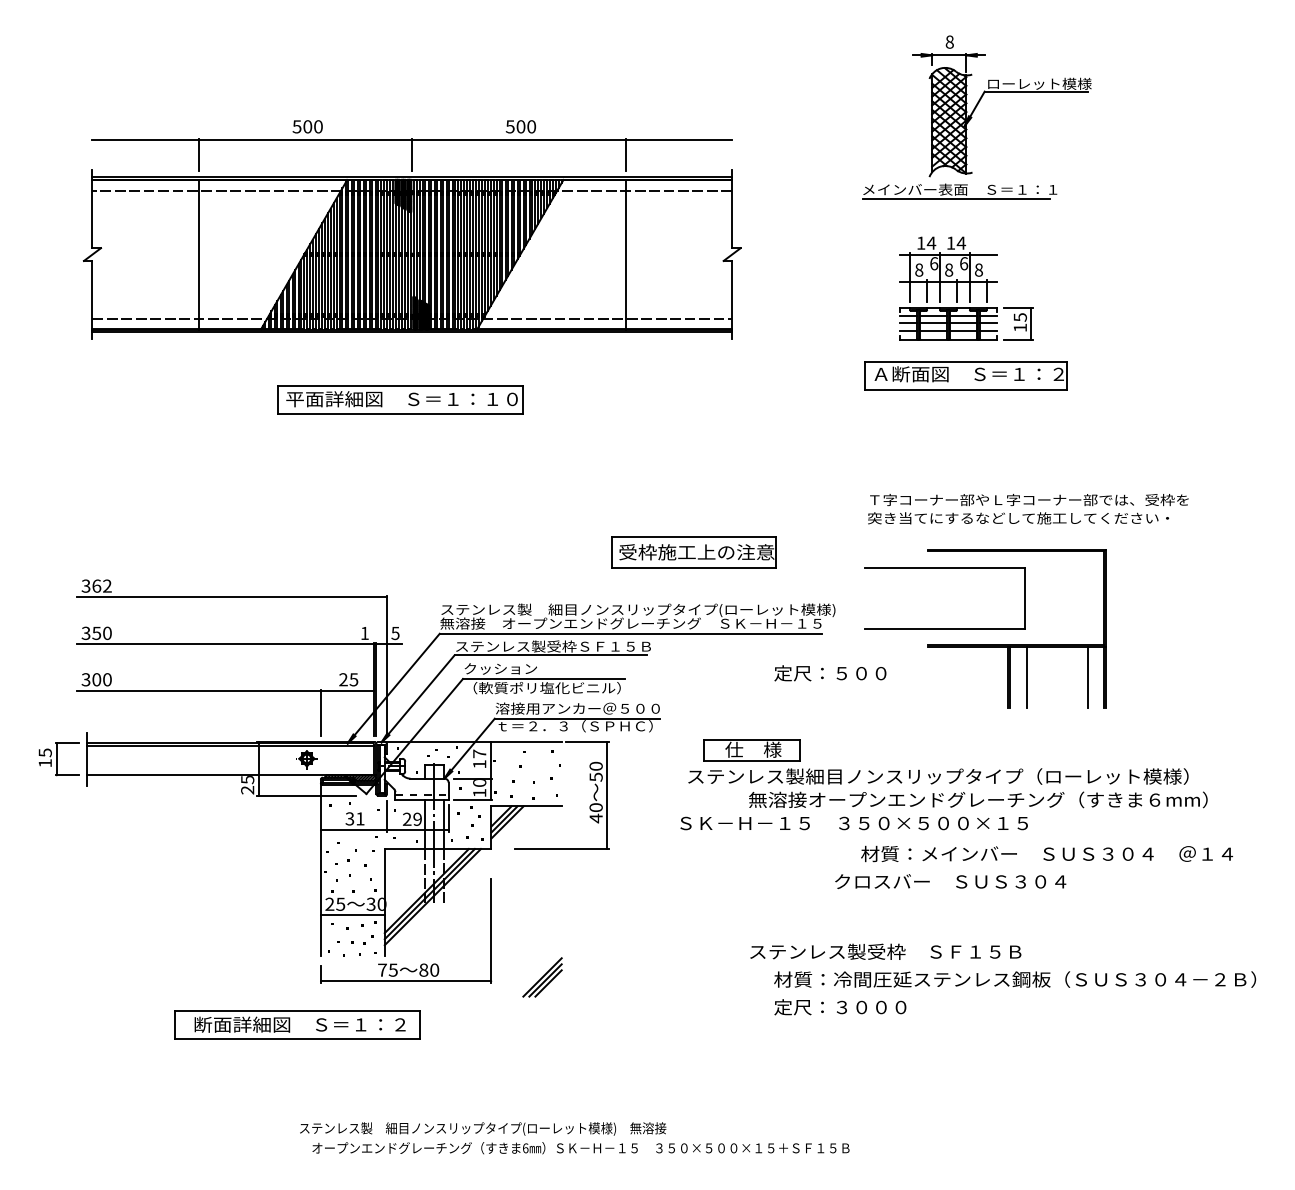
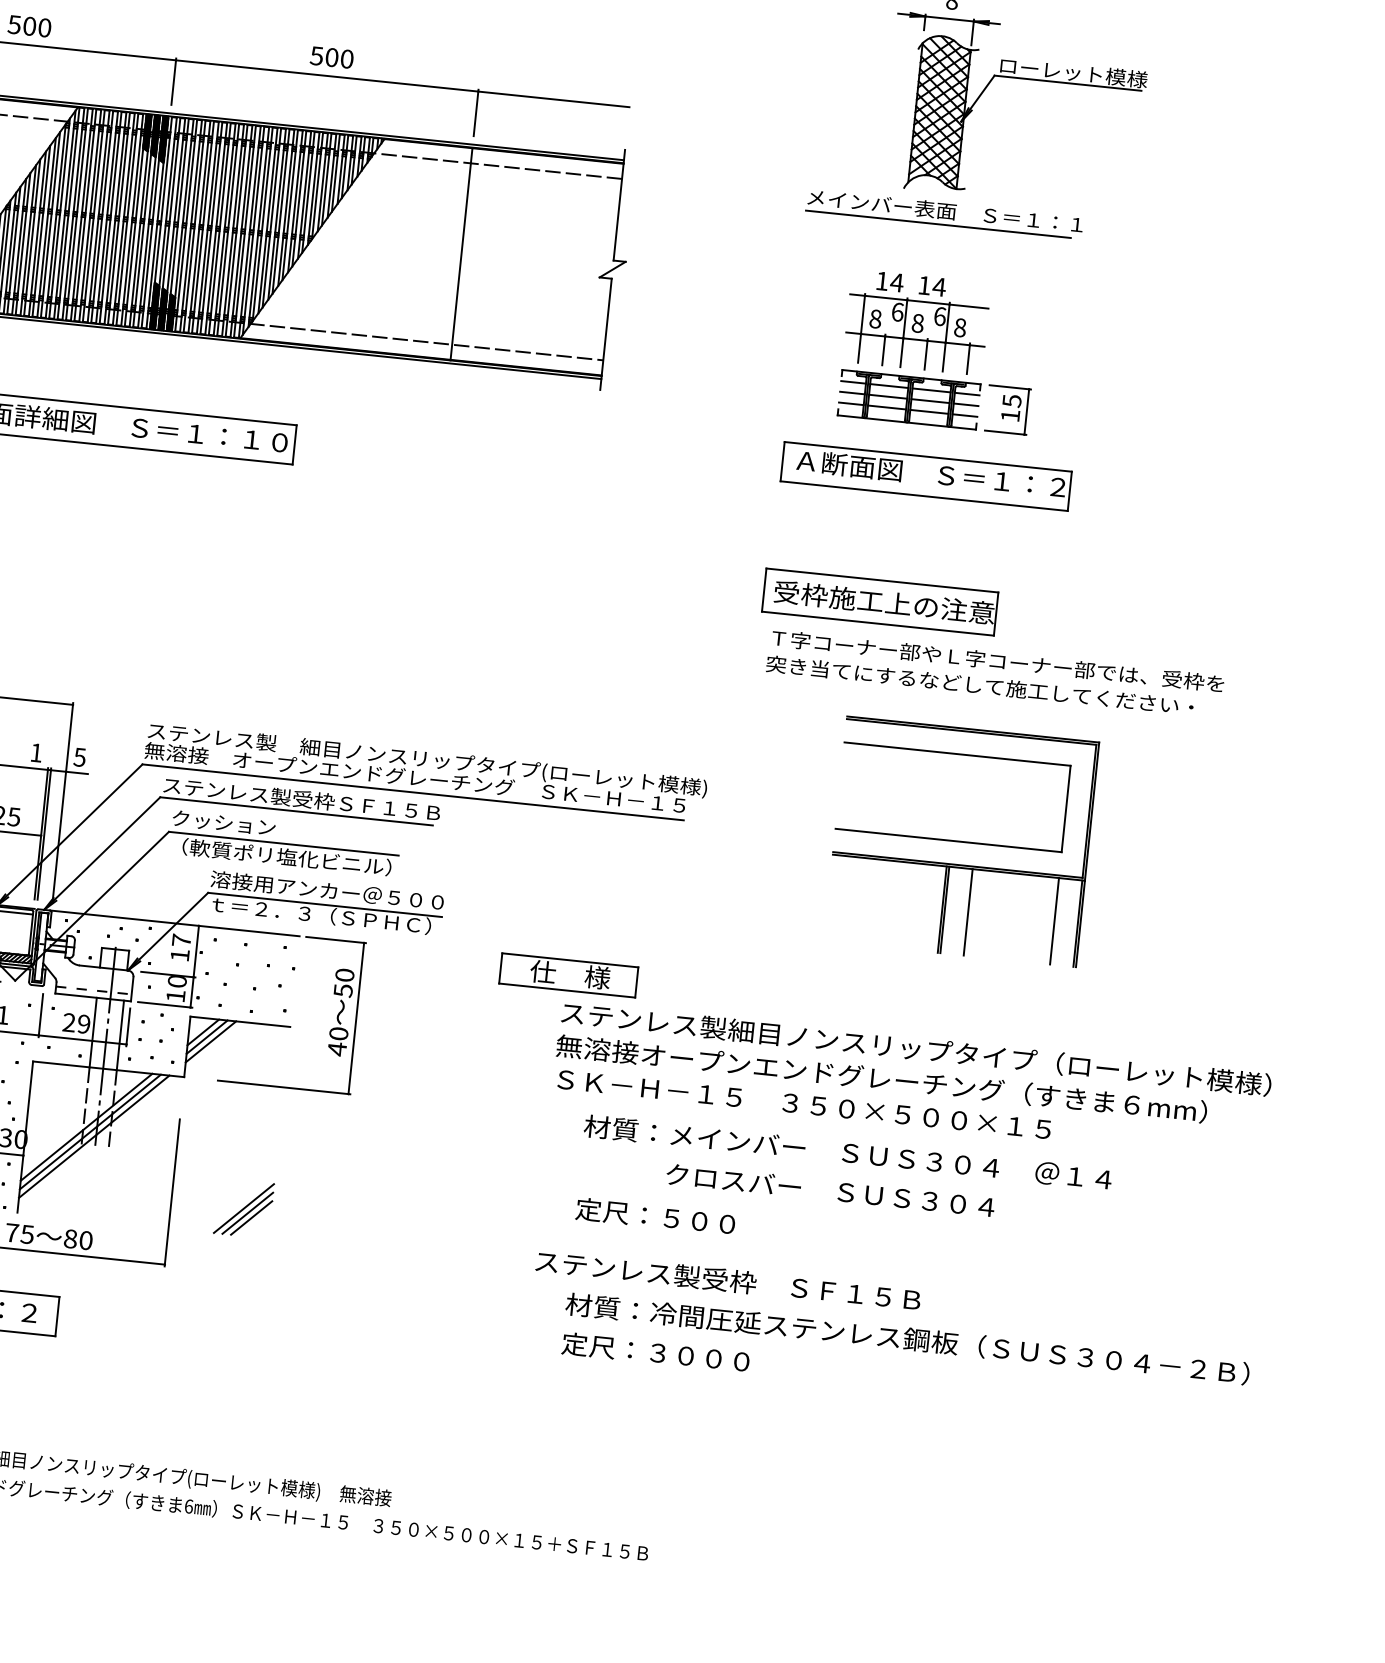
part: (693, 552) -> (879, 602), moved
part: (944, 568) -> (957, 755), moved
text: (830, 673) -> (655, 1216), moved
text: (938, 776) -> (916, 1048), moved
text: (853, 823) -> (803, 1104), moved
text: (1047, 853) -> (848, 1152), moved
part: (542, 977) -> (243, 1208), moved

